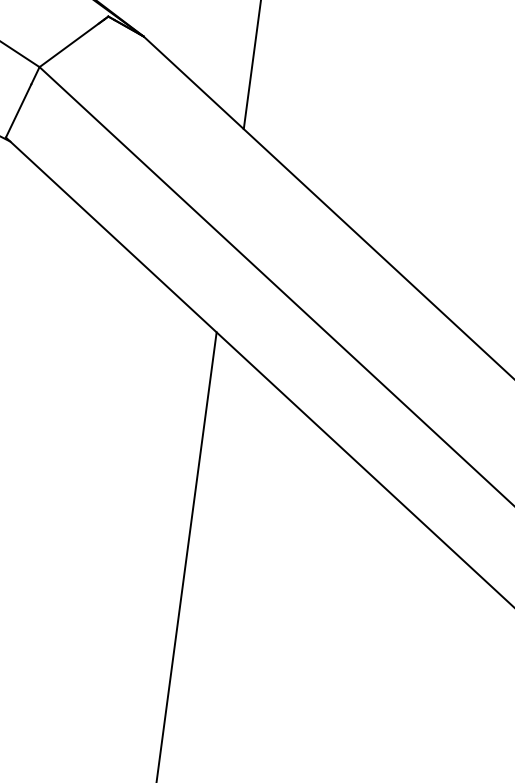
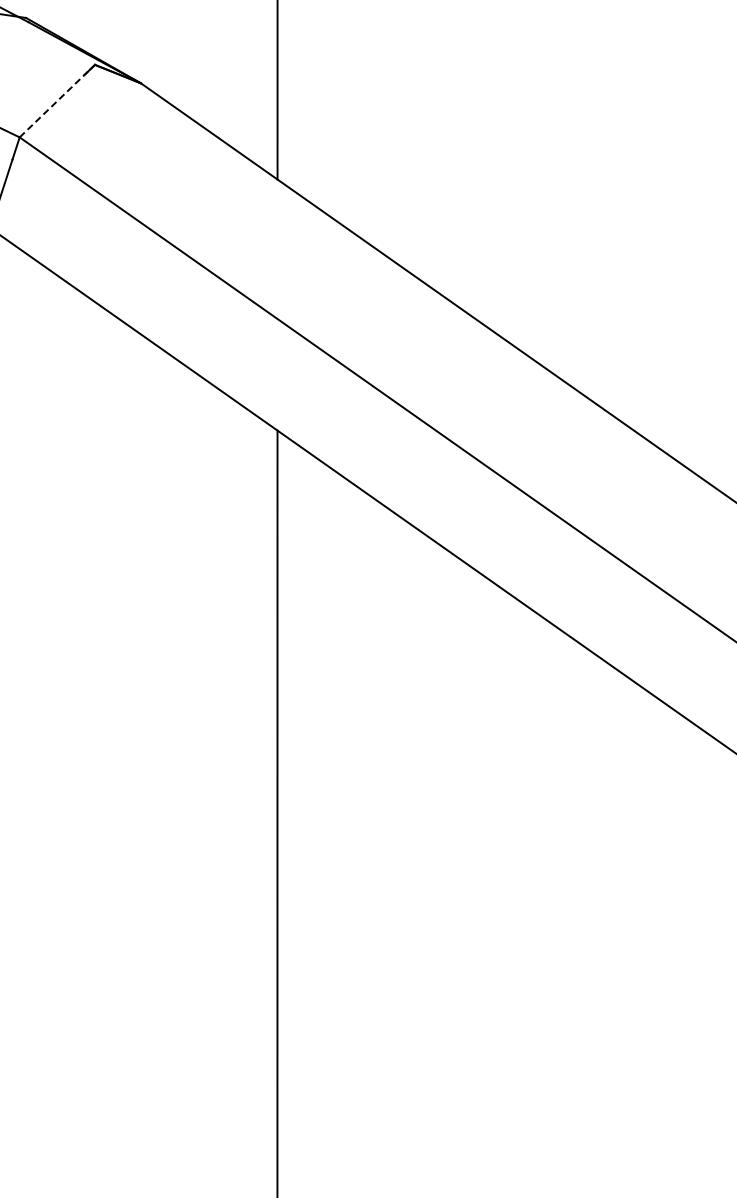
line: (72, 42) -> (55, 102), solid -> dashed

